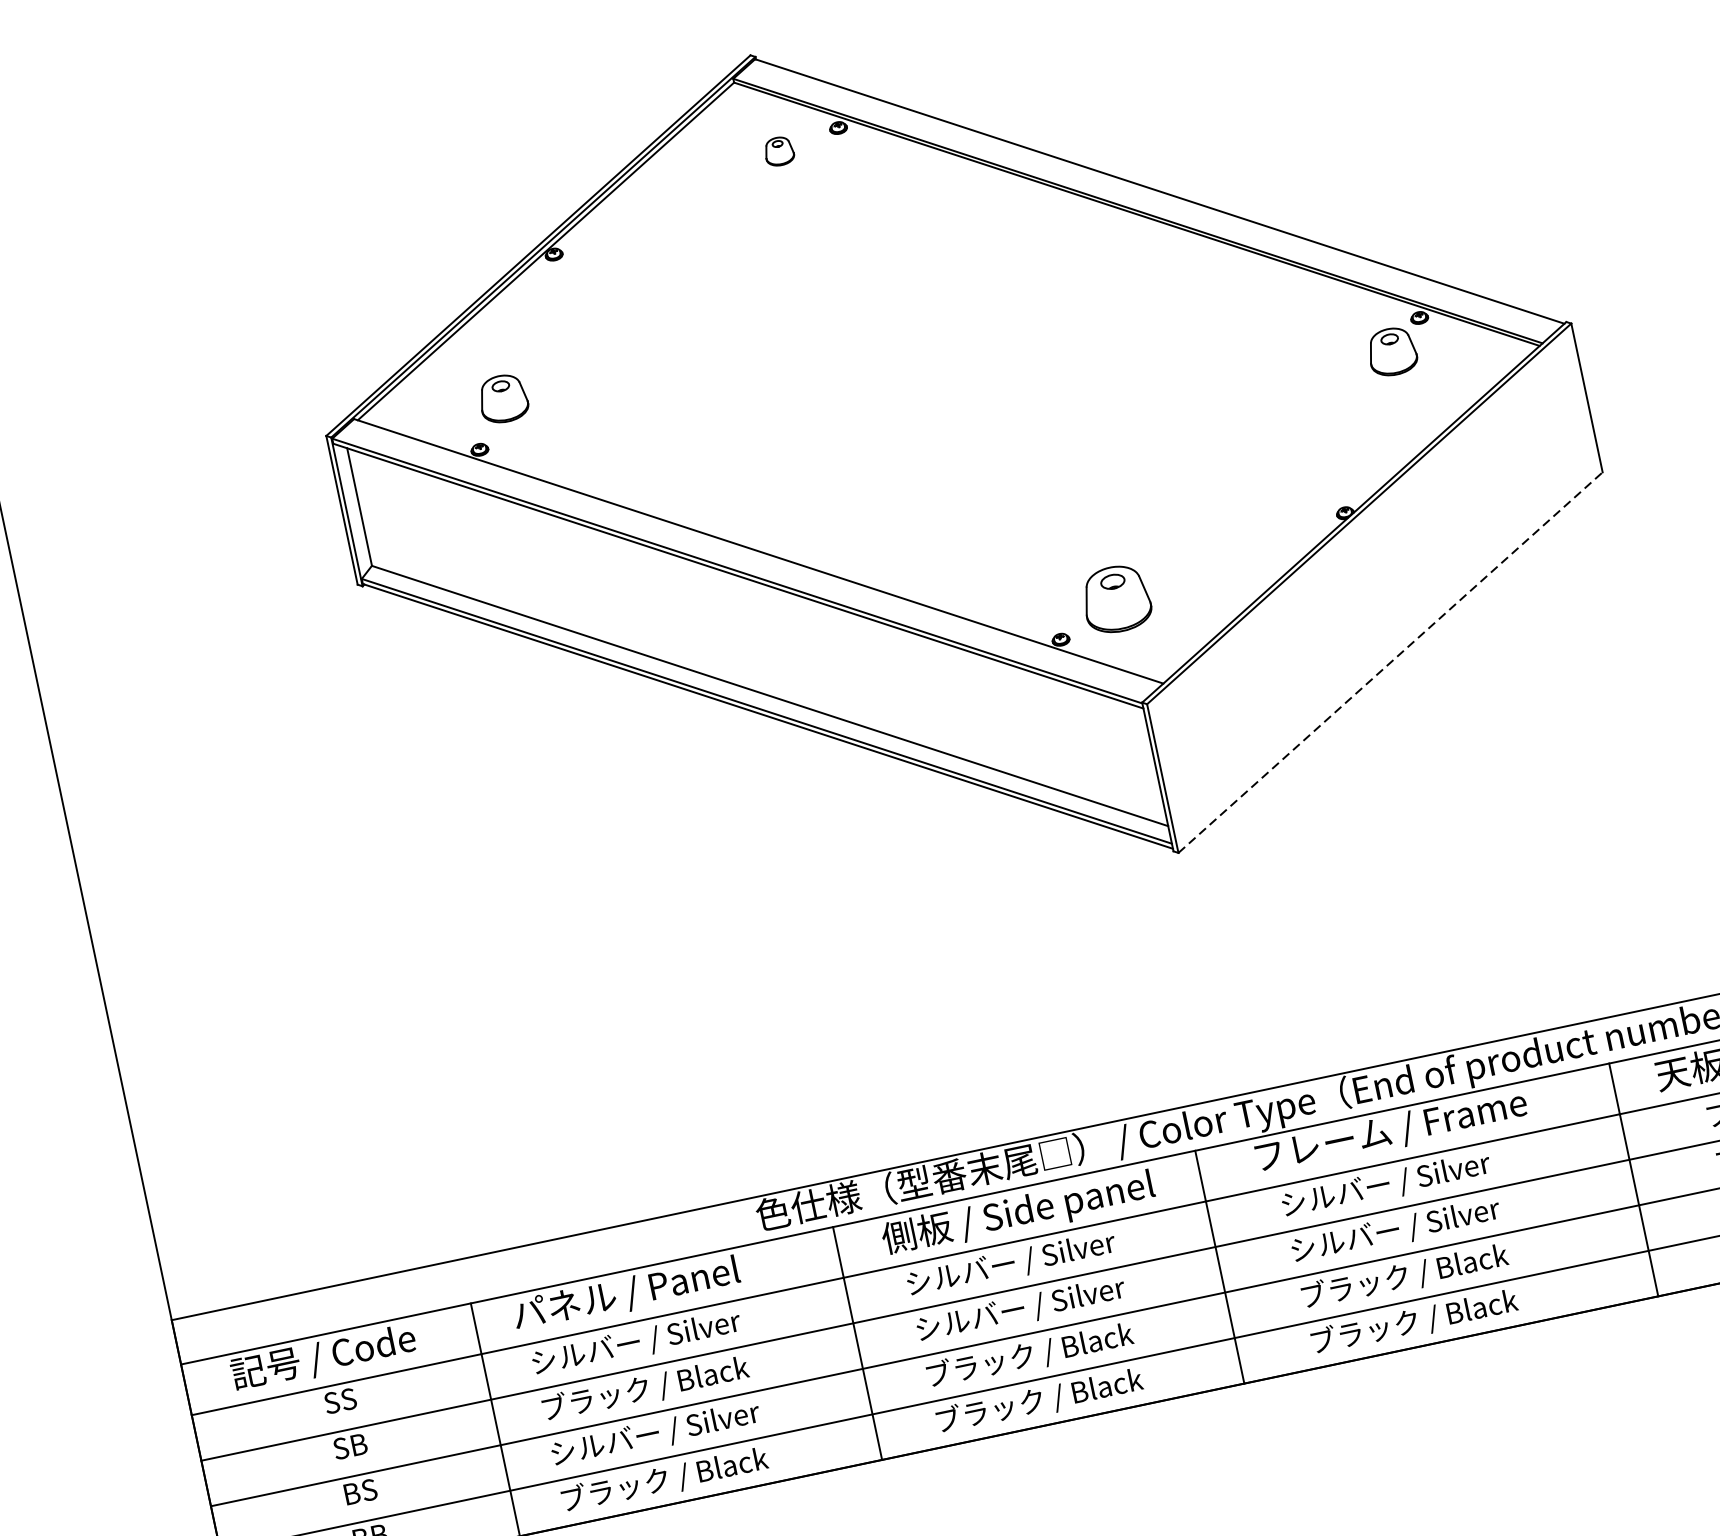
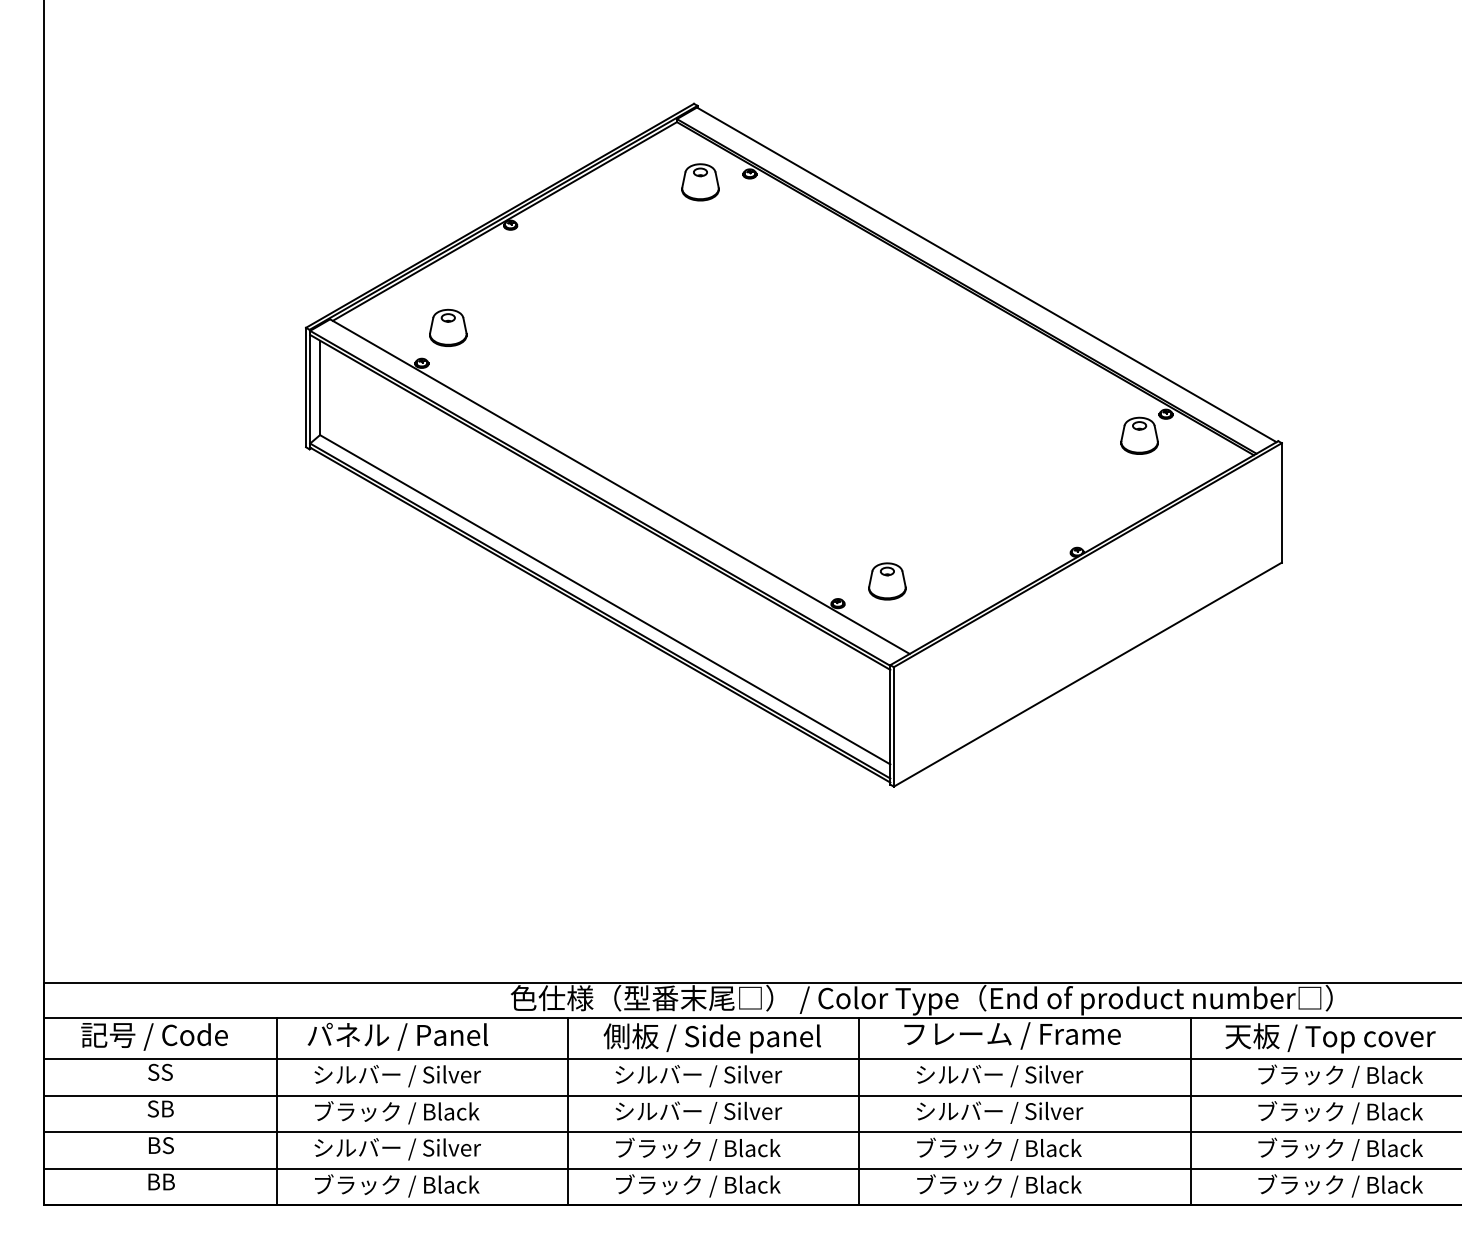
part: (779, 151) -> (700, 182), size x1.67
part: (1116, 599) -> (887, 581), size x0.71
line: (1390, 662) -> (1087, 674), dashed -> solid

